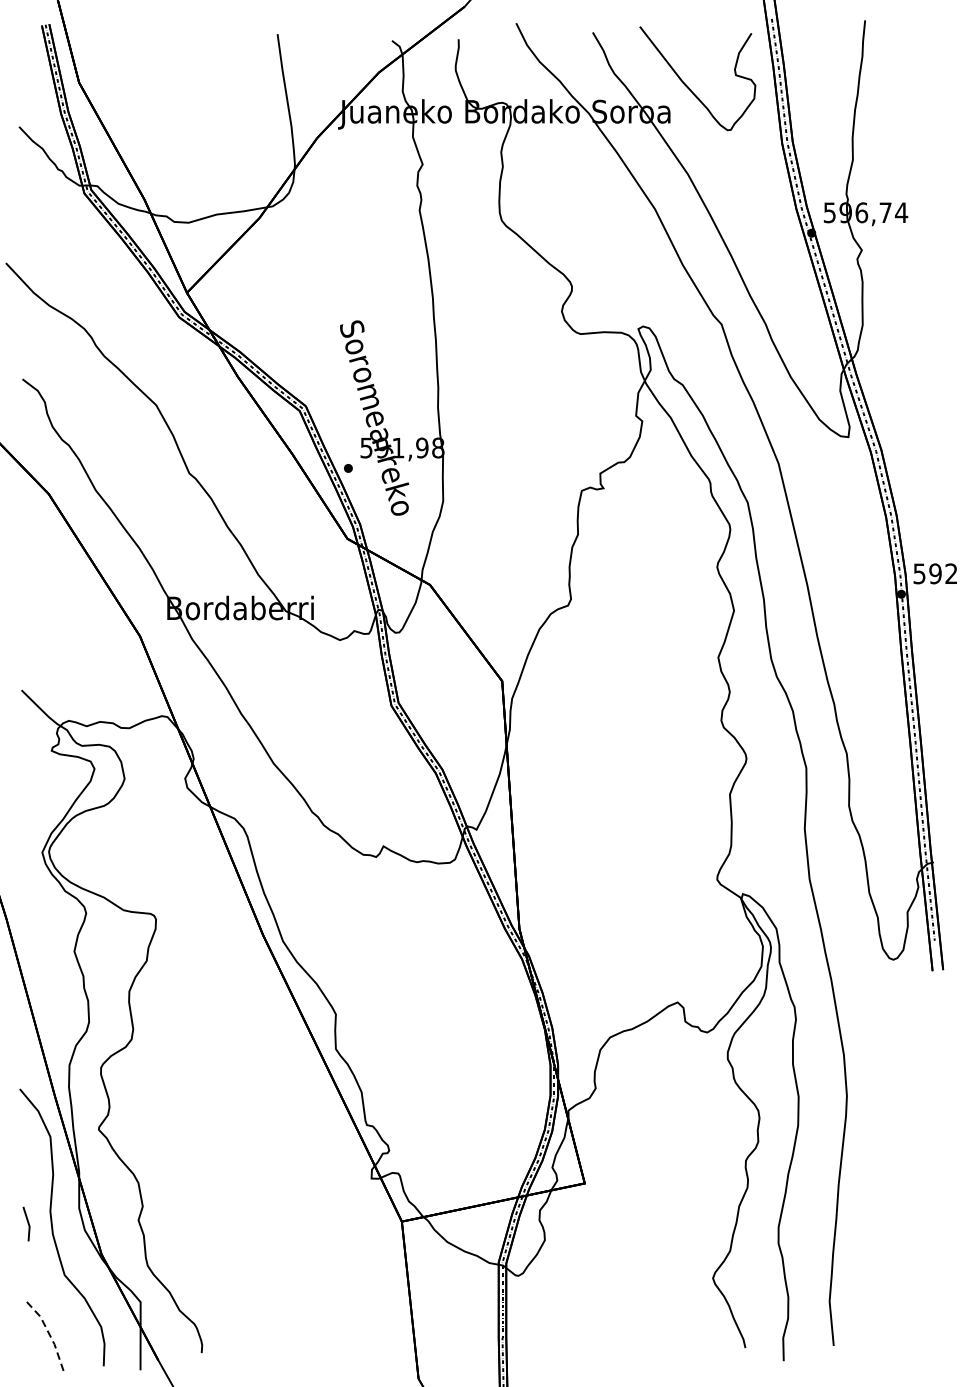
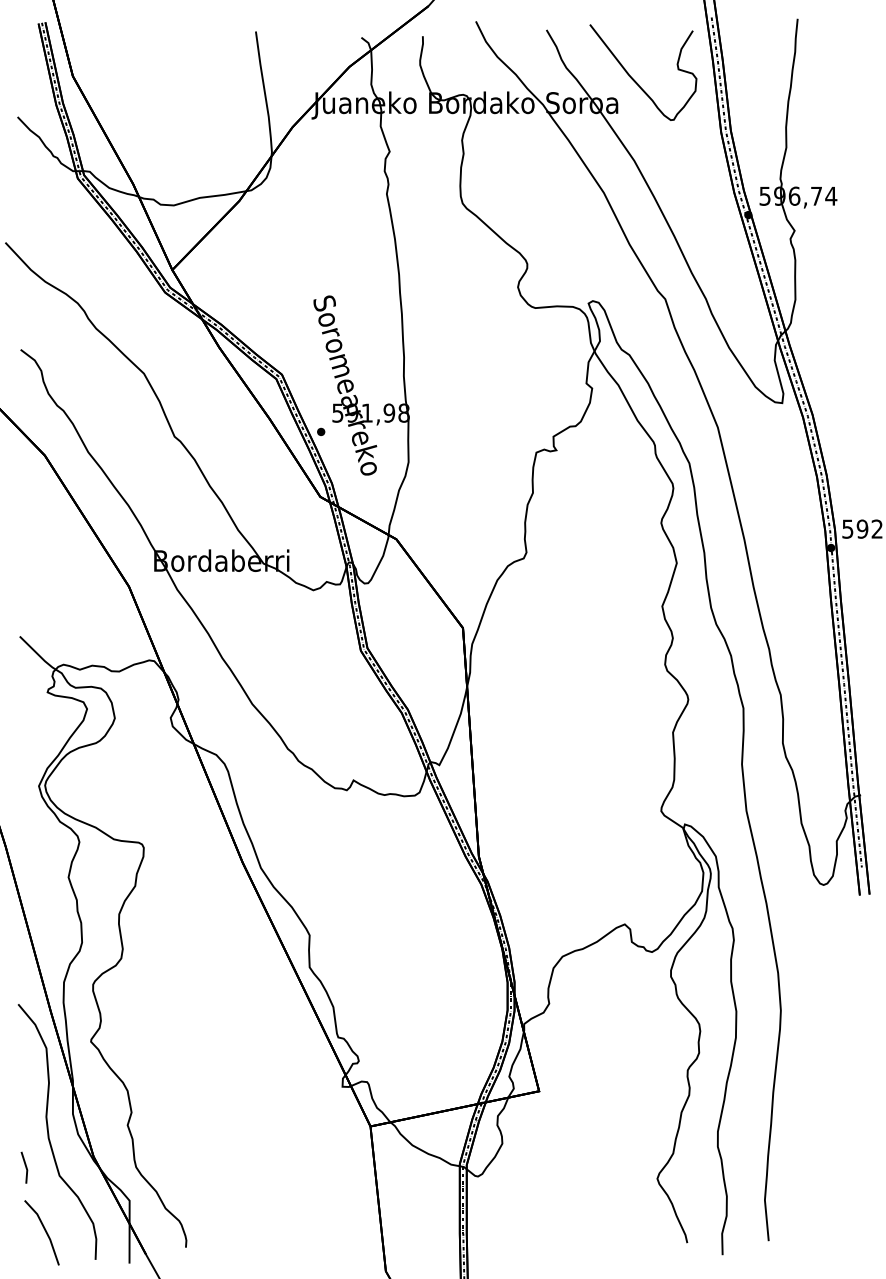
line: (27, 1223) -> (25, 1167), moved
line: (49, 1334) -> (45, 1230), dashed -> solid

